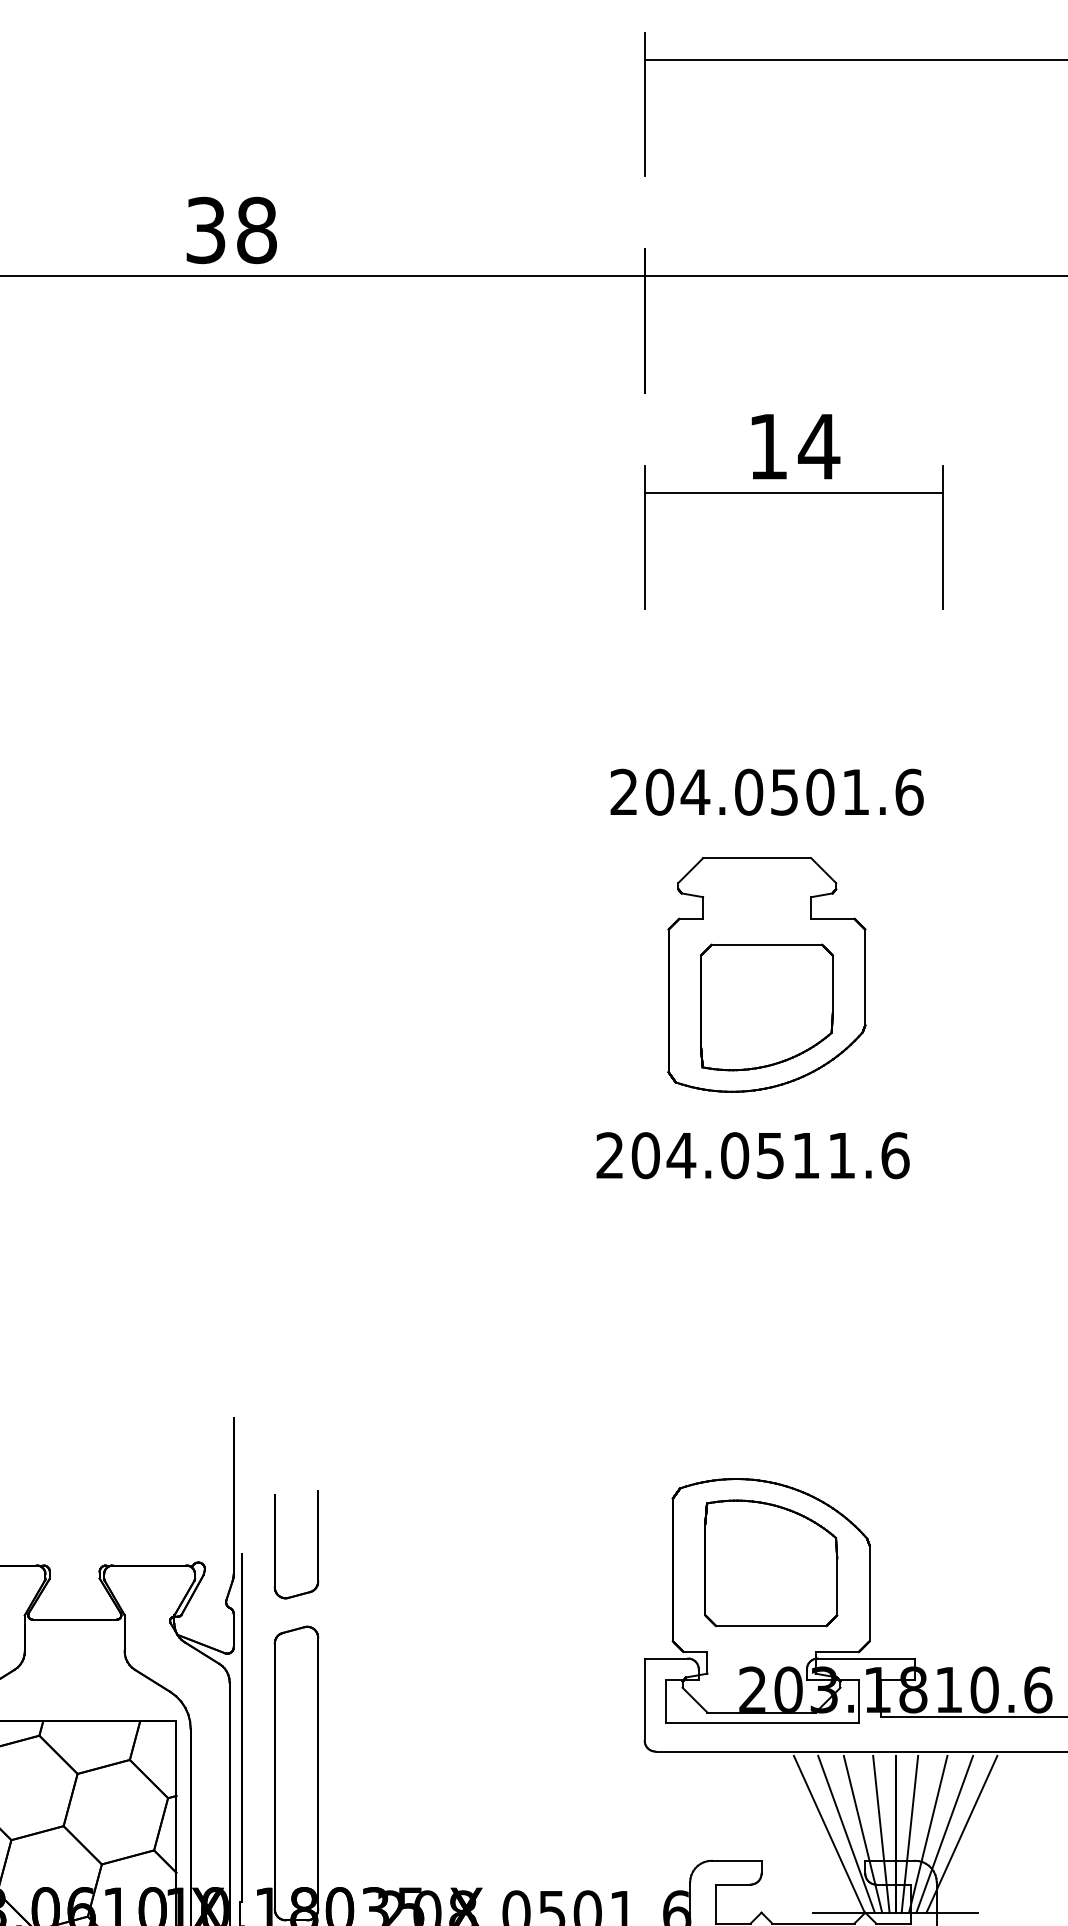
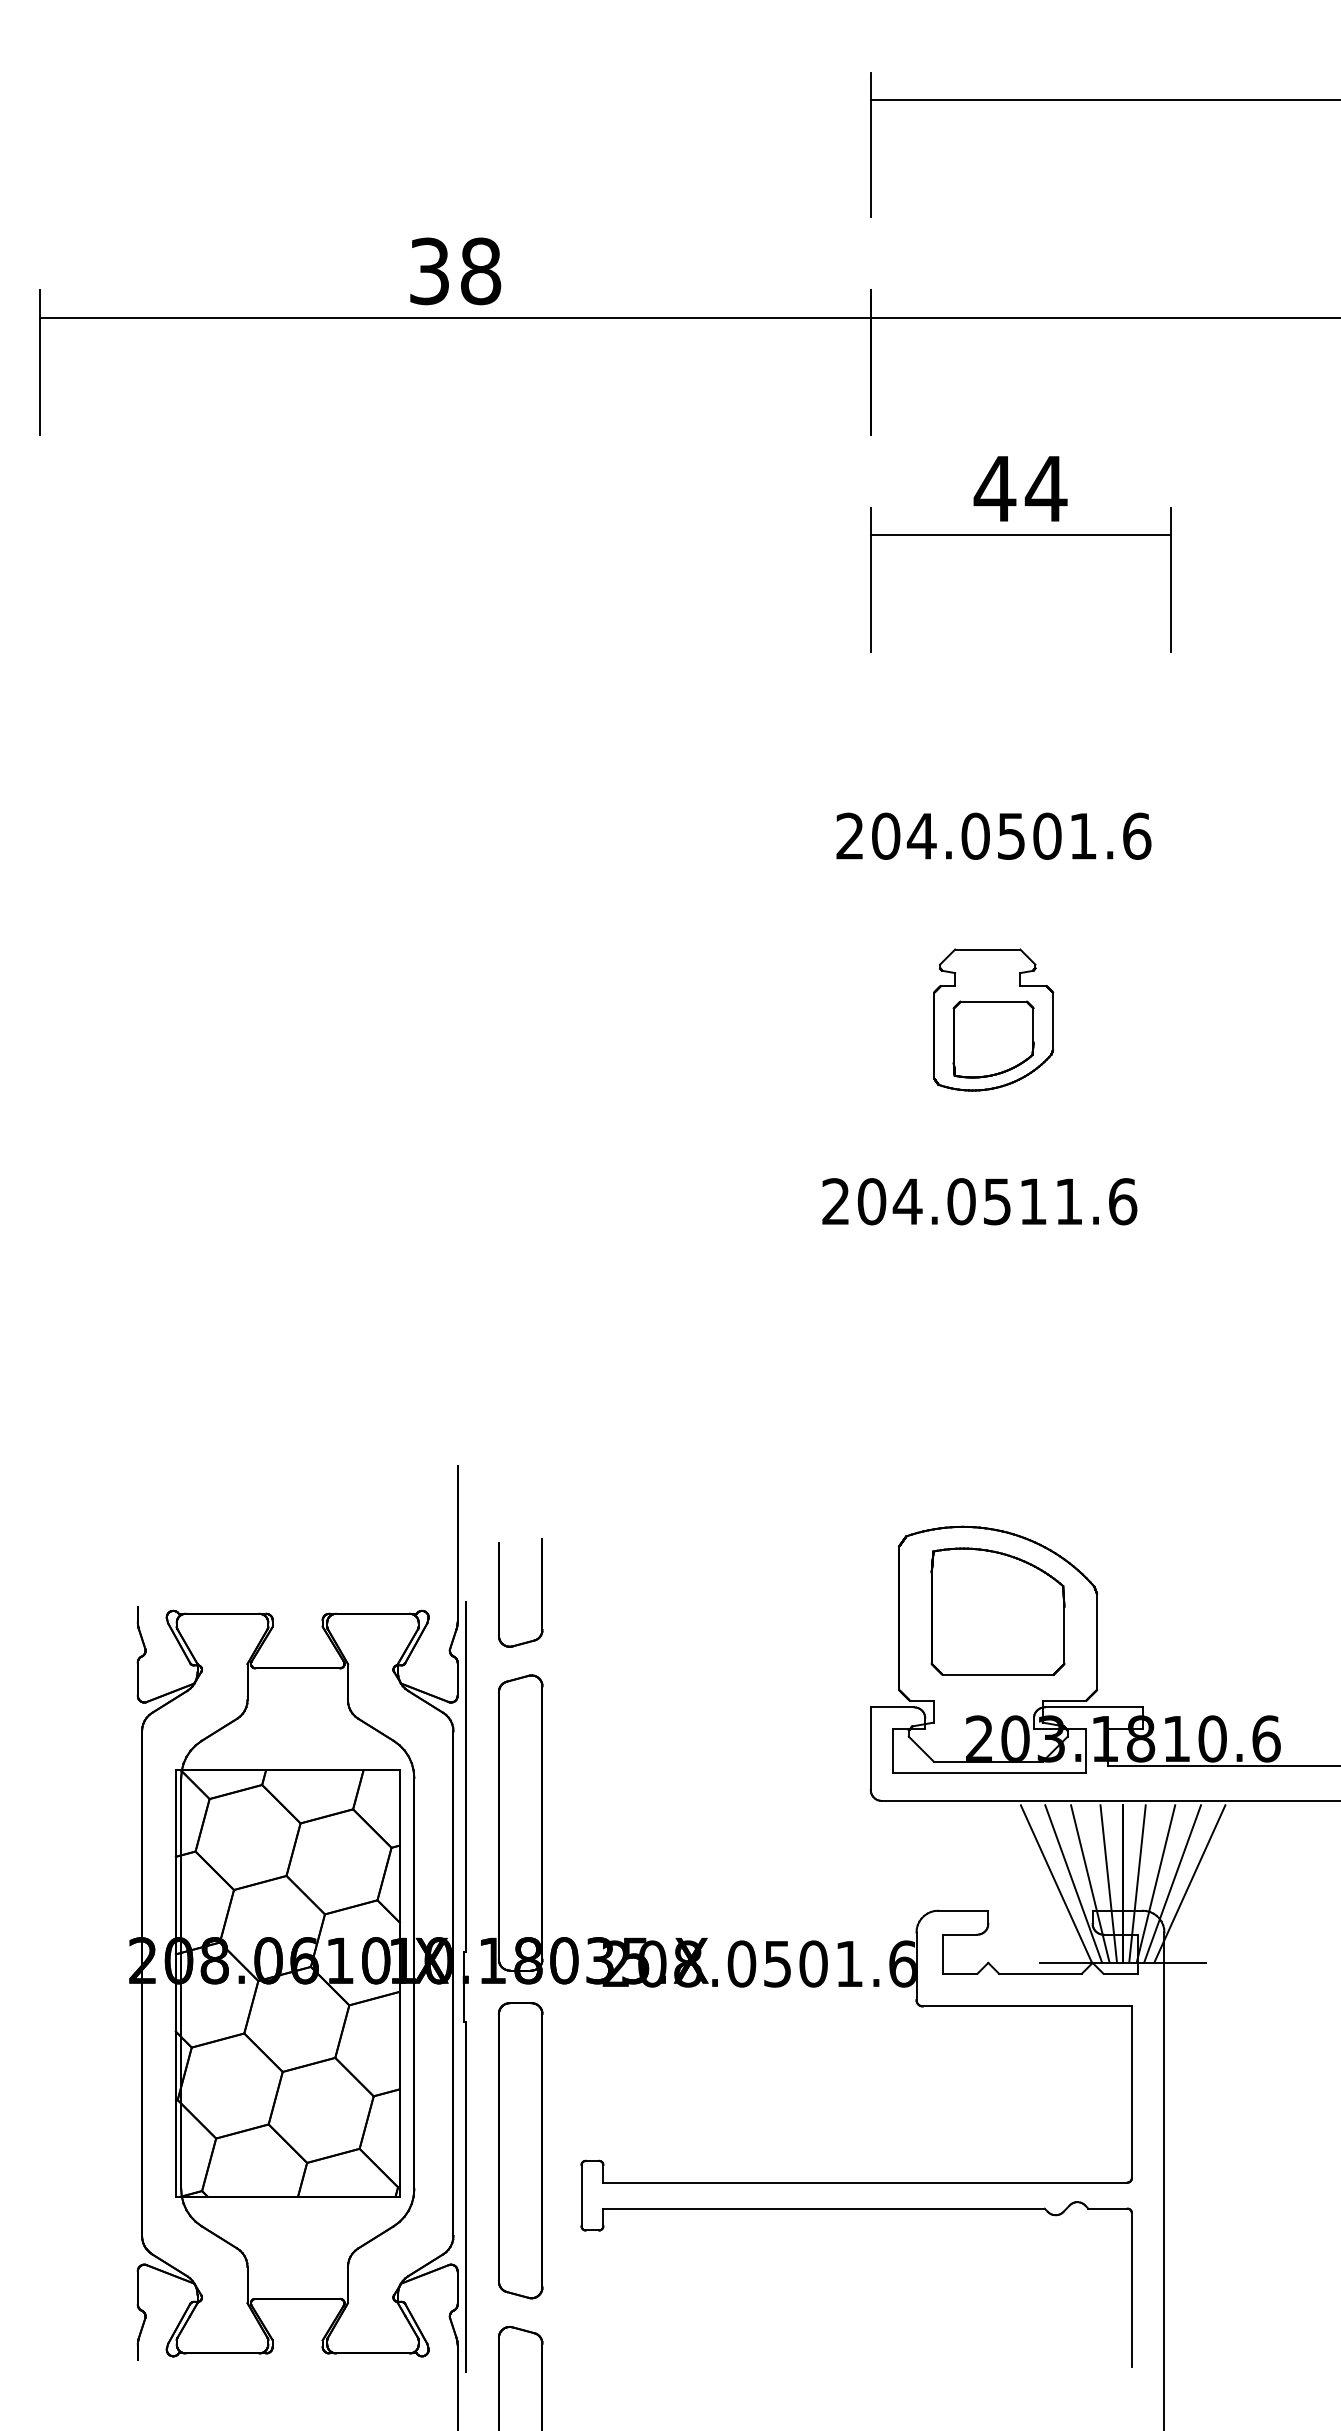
text: (767, 446) -> (994, 488), 14 -> 44
part: (766, 974) -> (993, 1019), size x0.6

